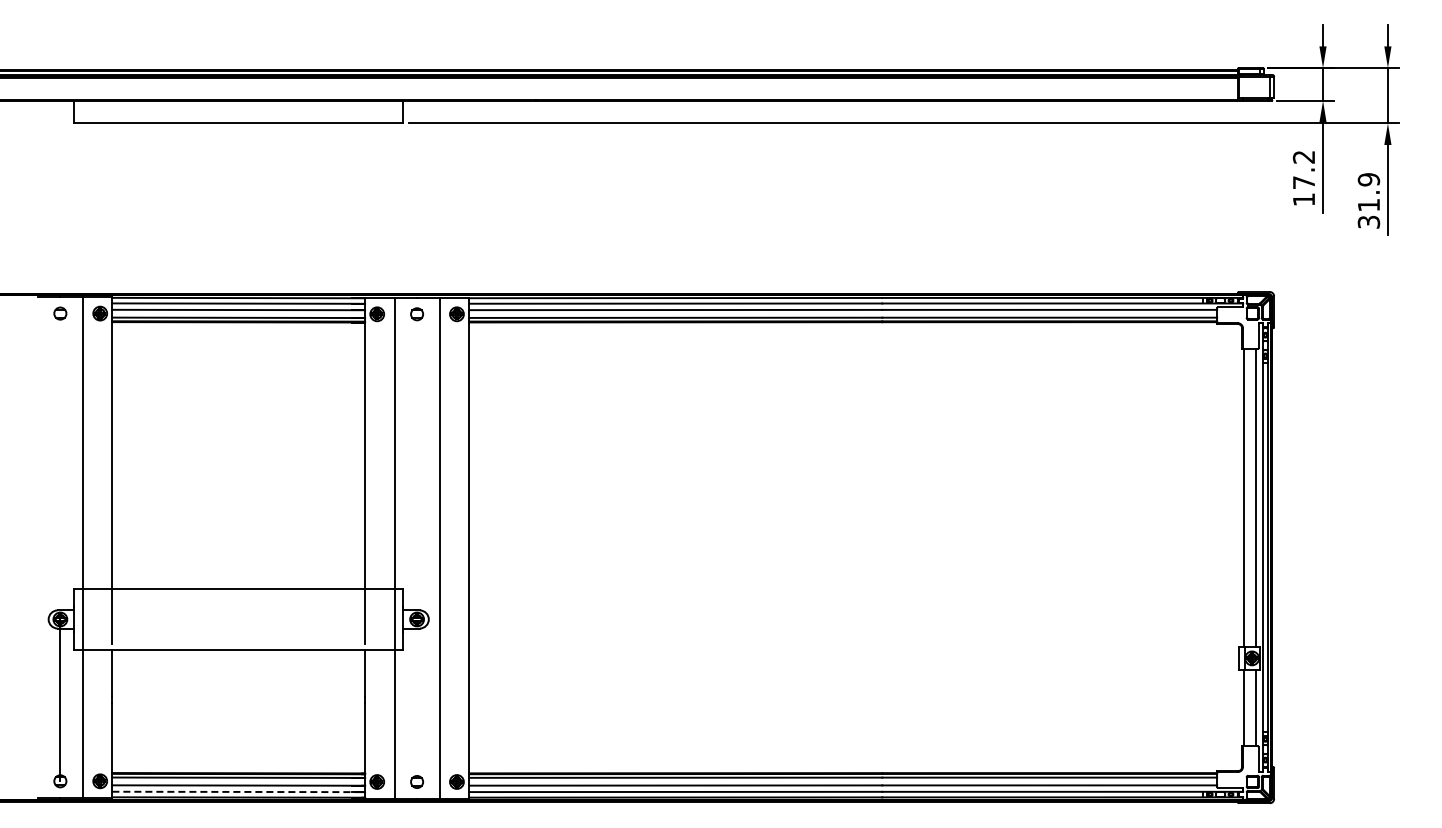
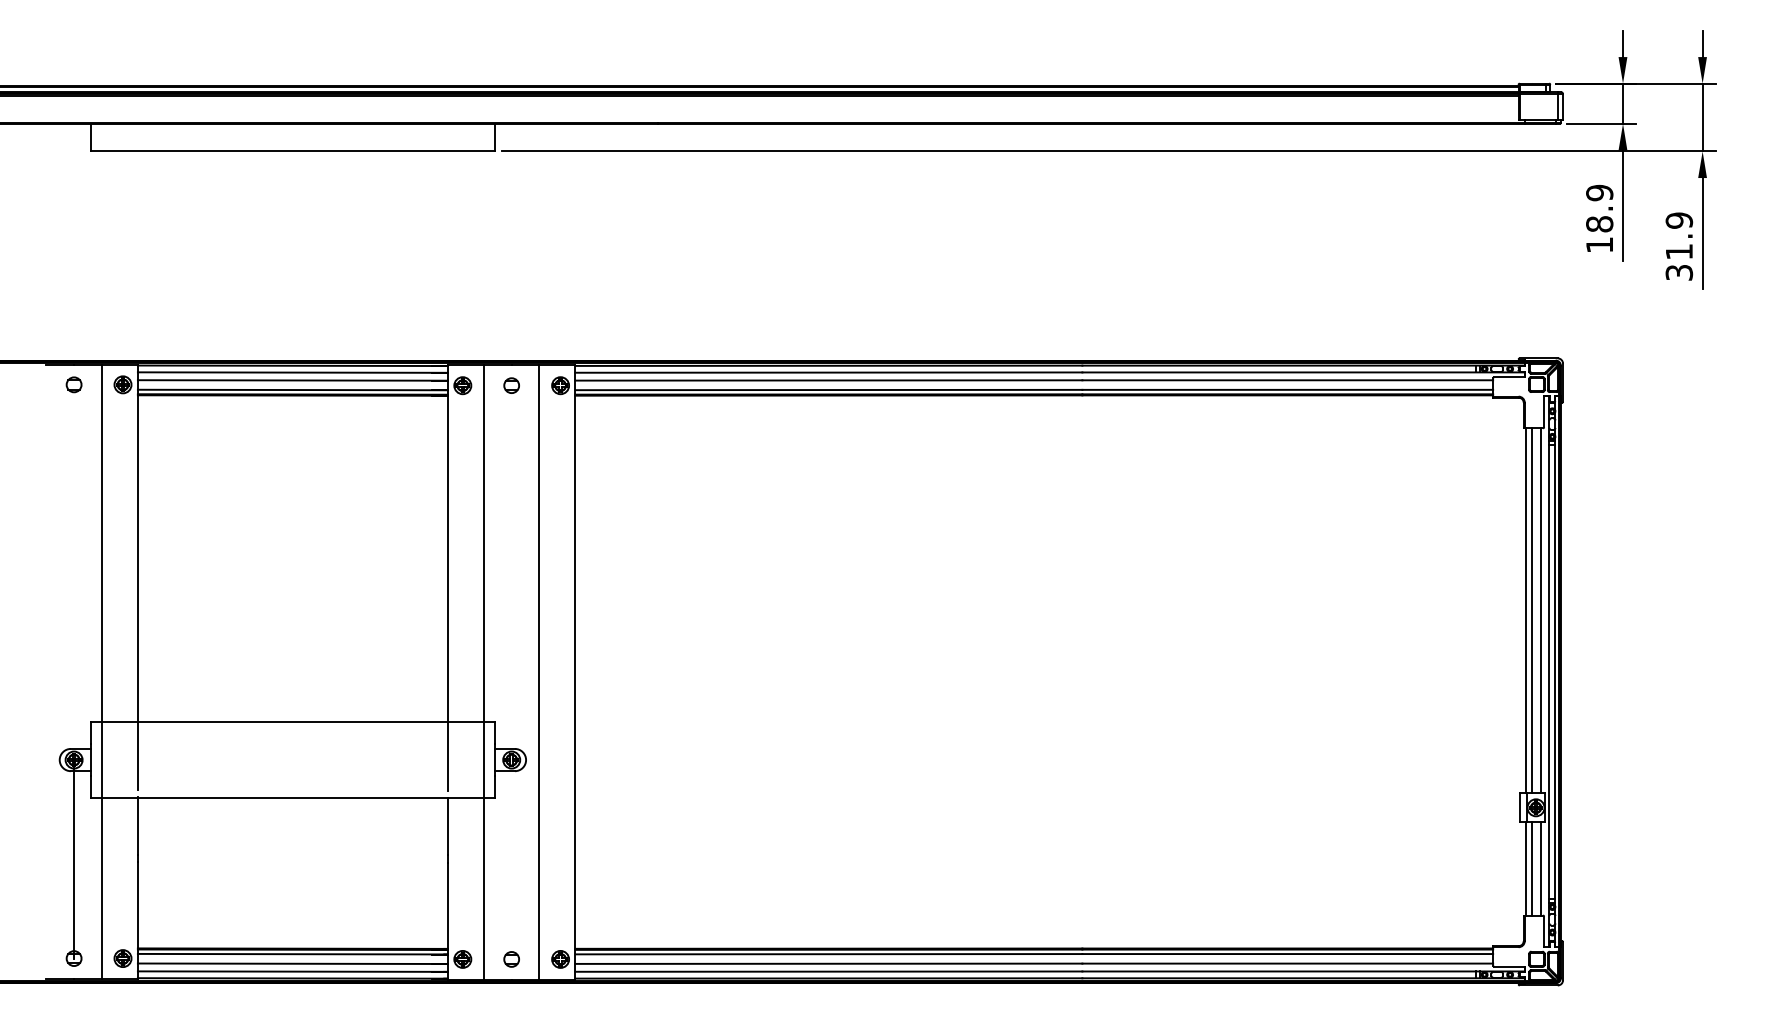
text: (1303, 169) -> (1599, 208), 17.2 -> 18.9
line: (1248, 497) -> (1531, 610), added
line: (1248, 708) -> (1531, 869), added
line: (239, 791) -> (293, 971), dashed -> solid

